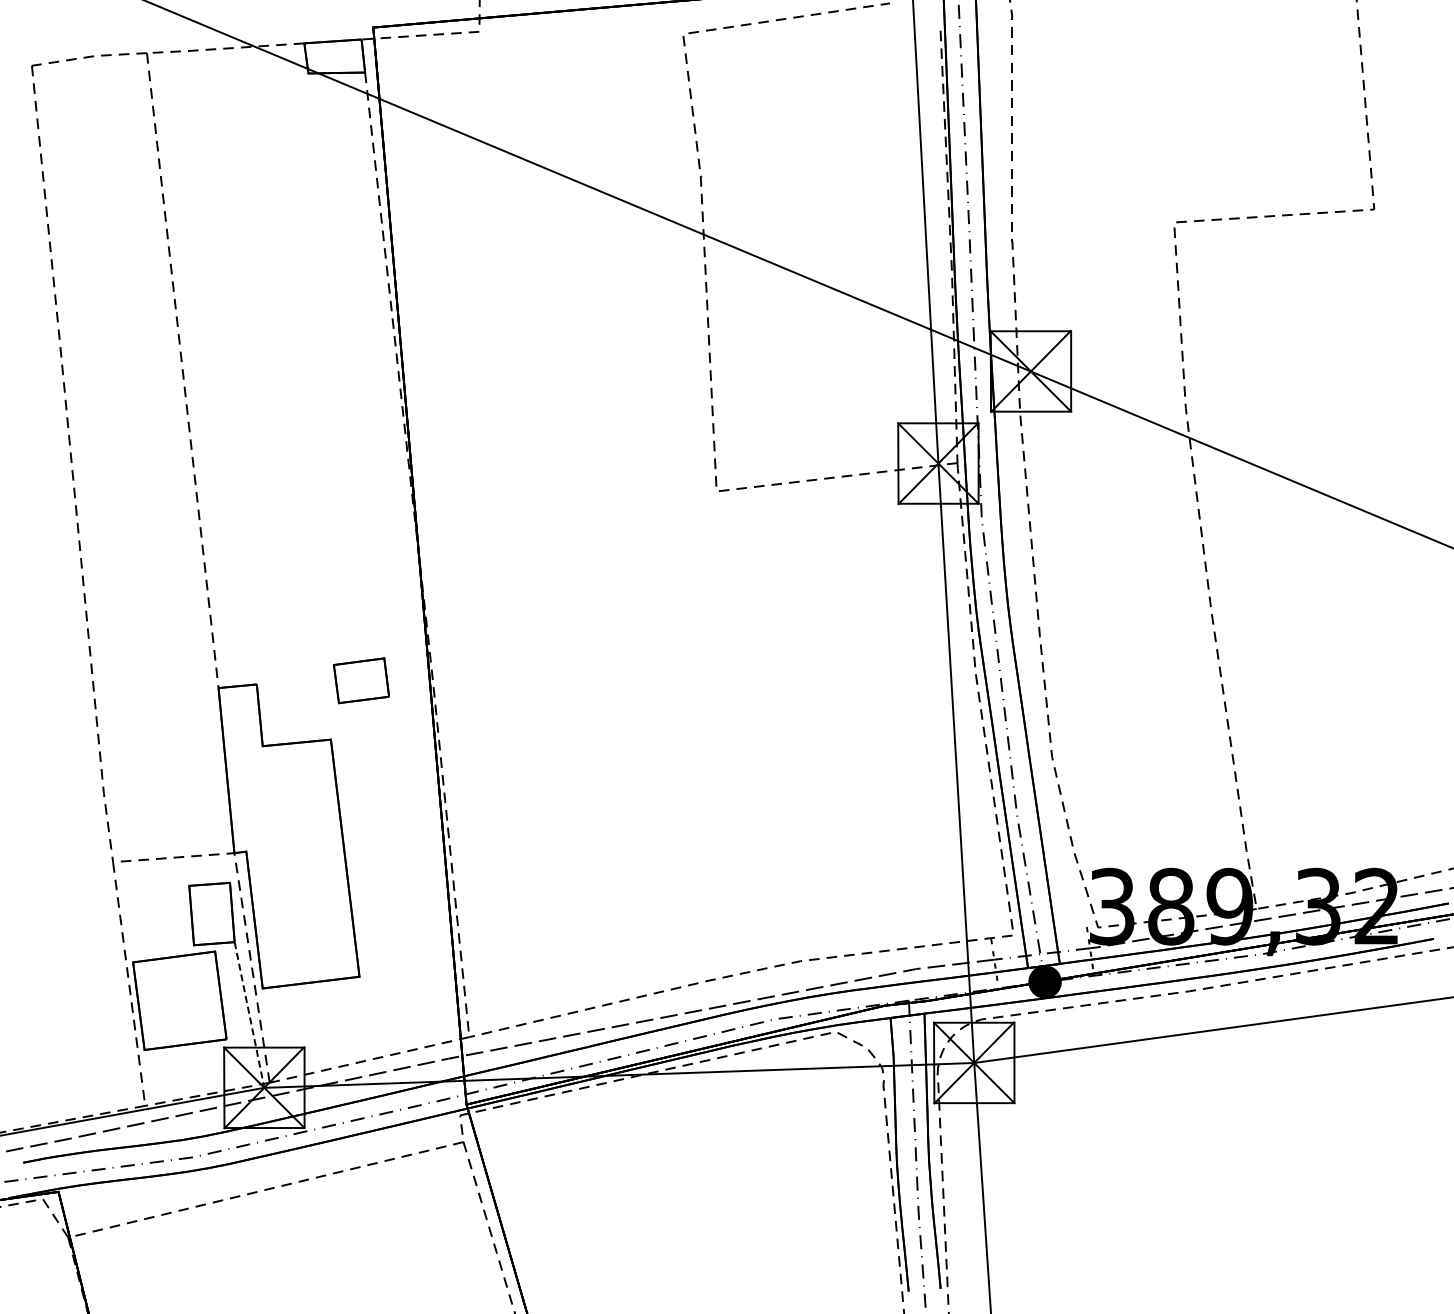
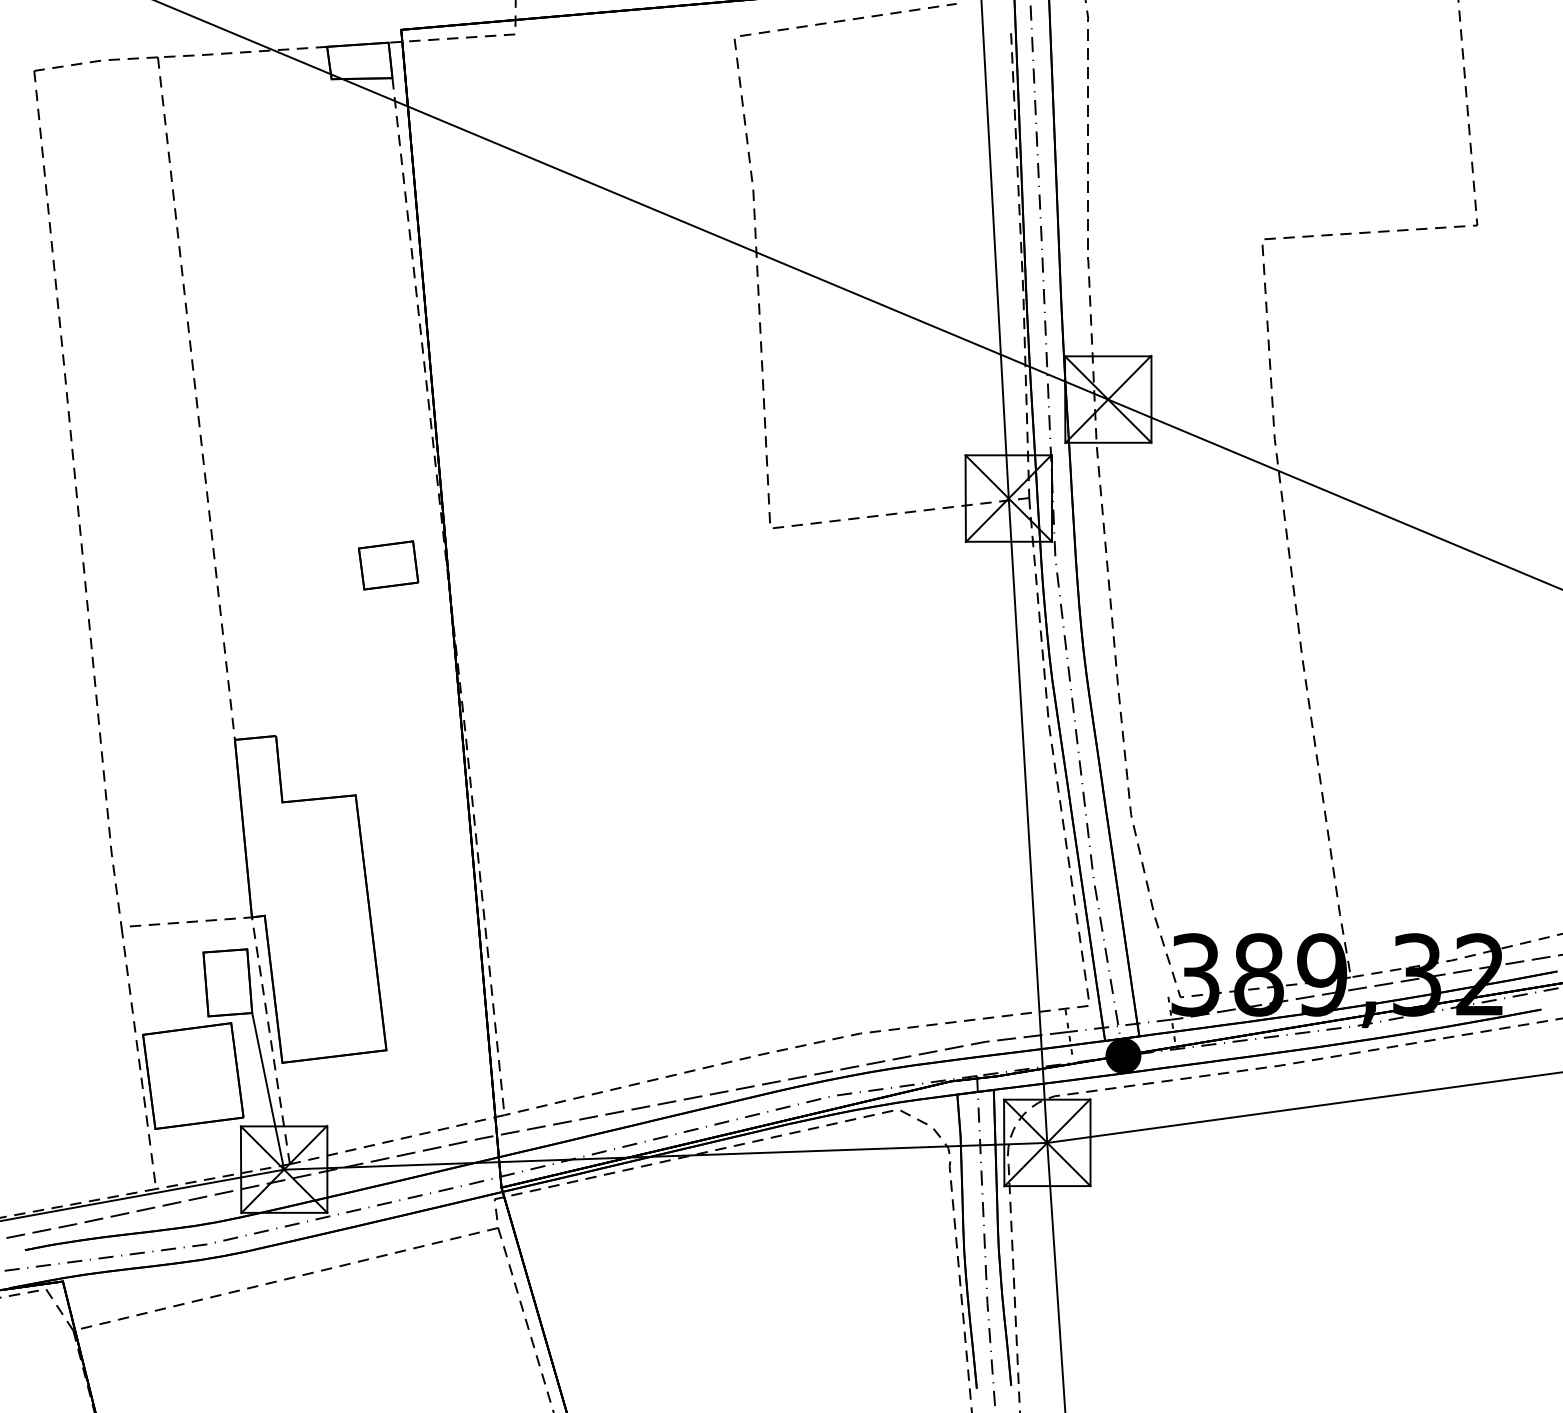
part: (360, 680) -> (387, 565), moved
line: (249, 1015) -> (268, 1091), dashed -> solid

